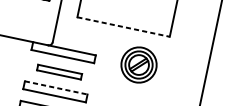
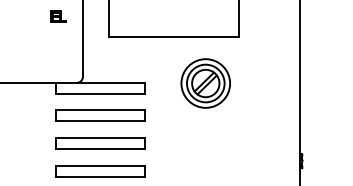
line: (123, 27) -> (174, 36), dashed -> solid
part: (59, 71) -> (100, 115), size x1.43
line: (56, 87) -> (100, 137), dashed -> solid

